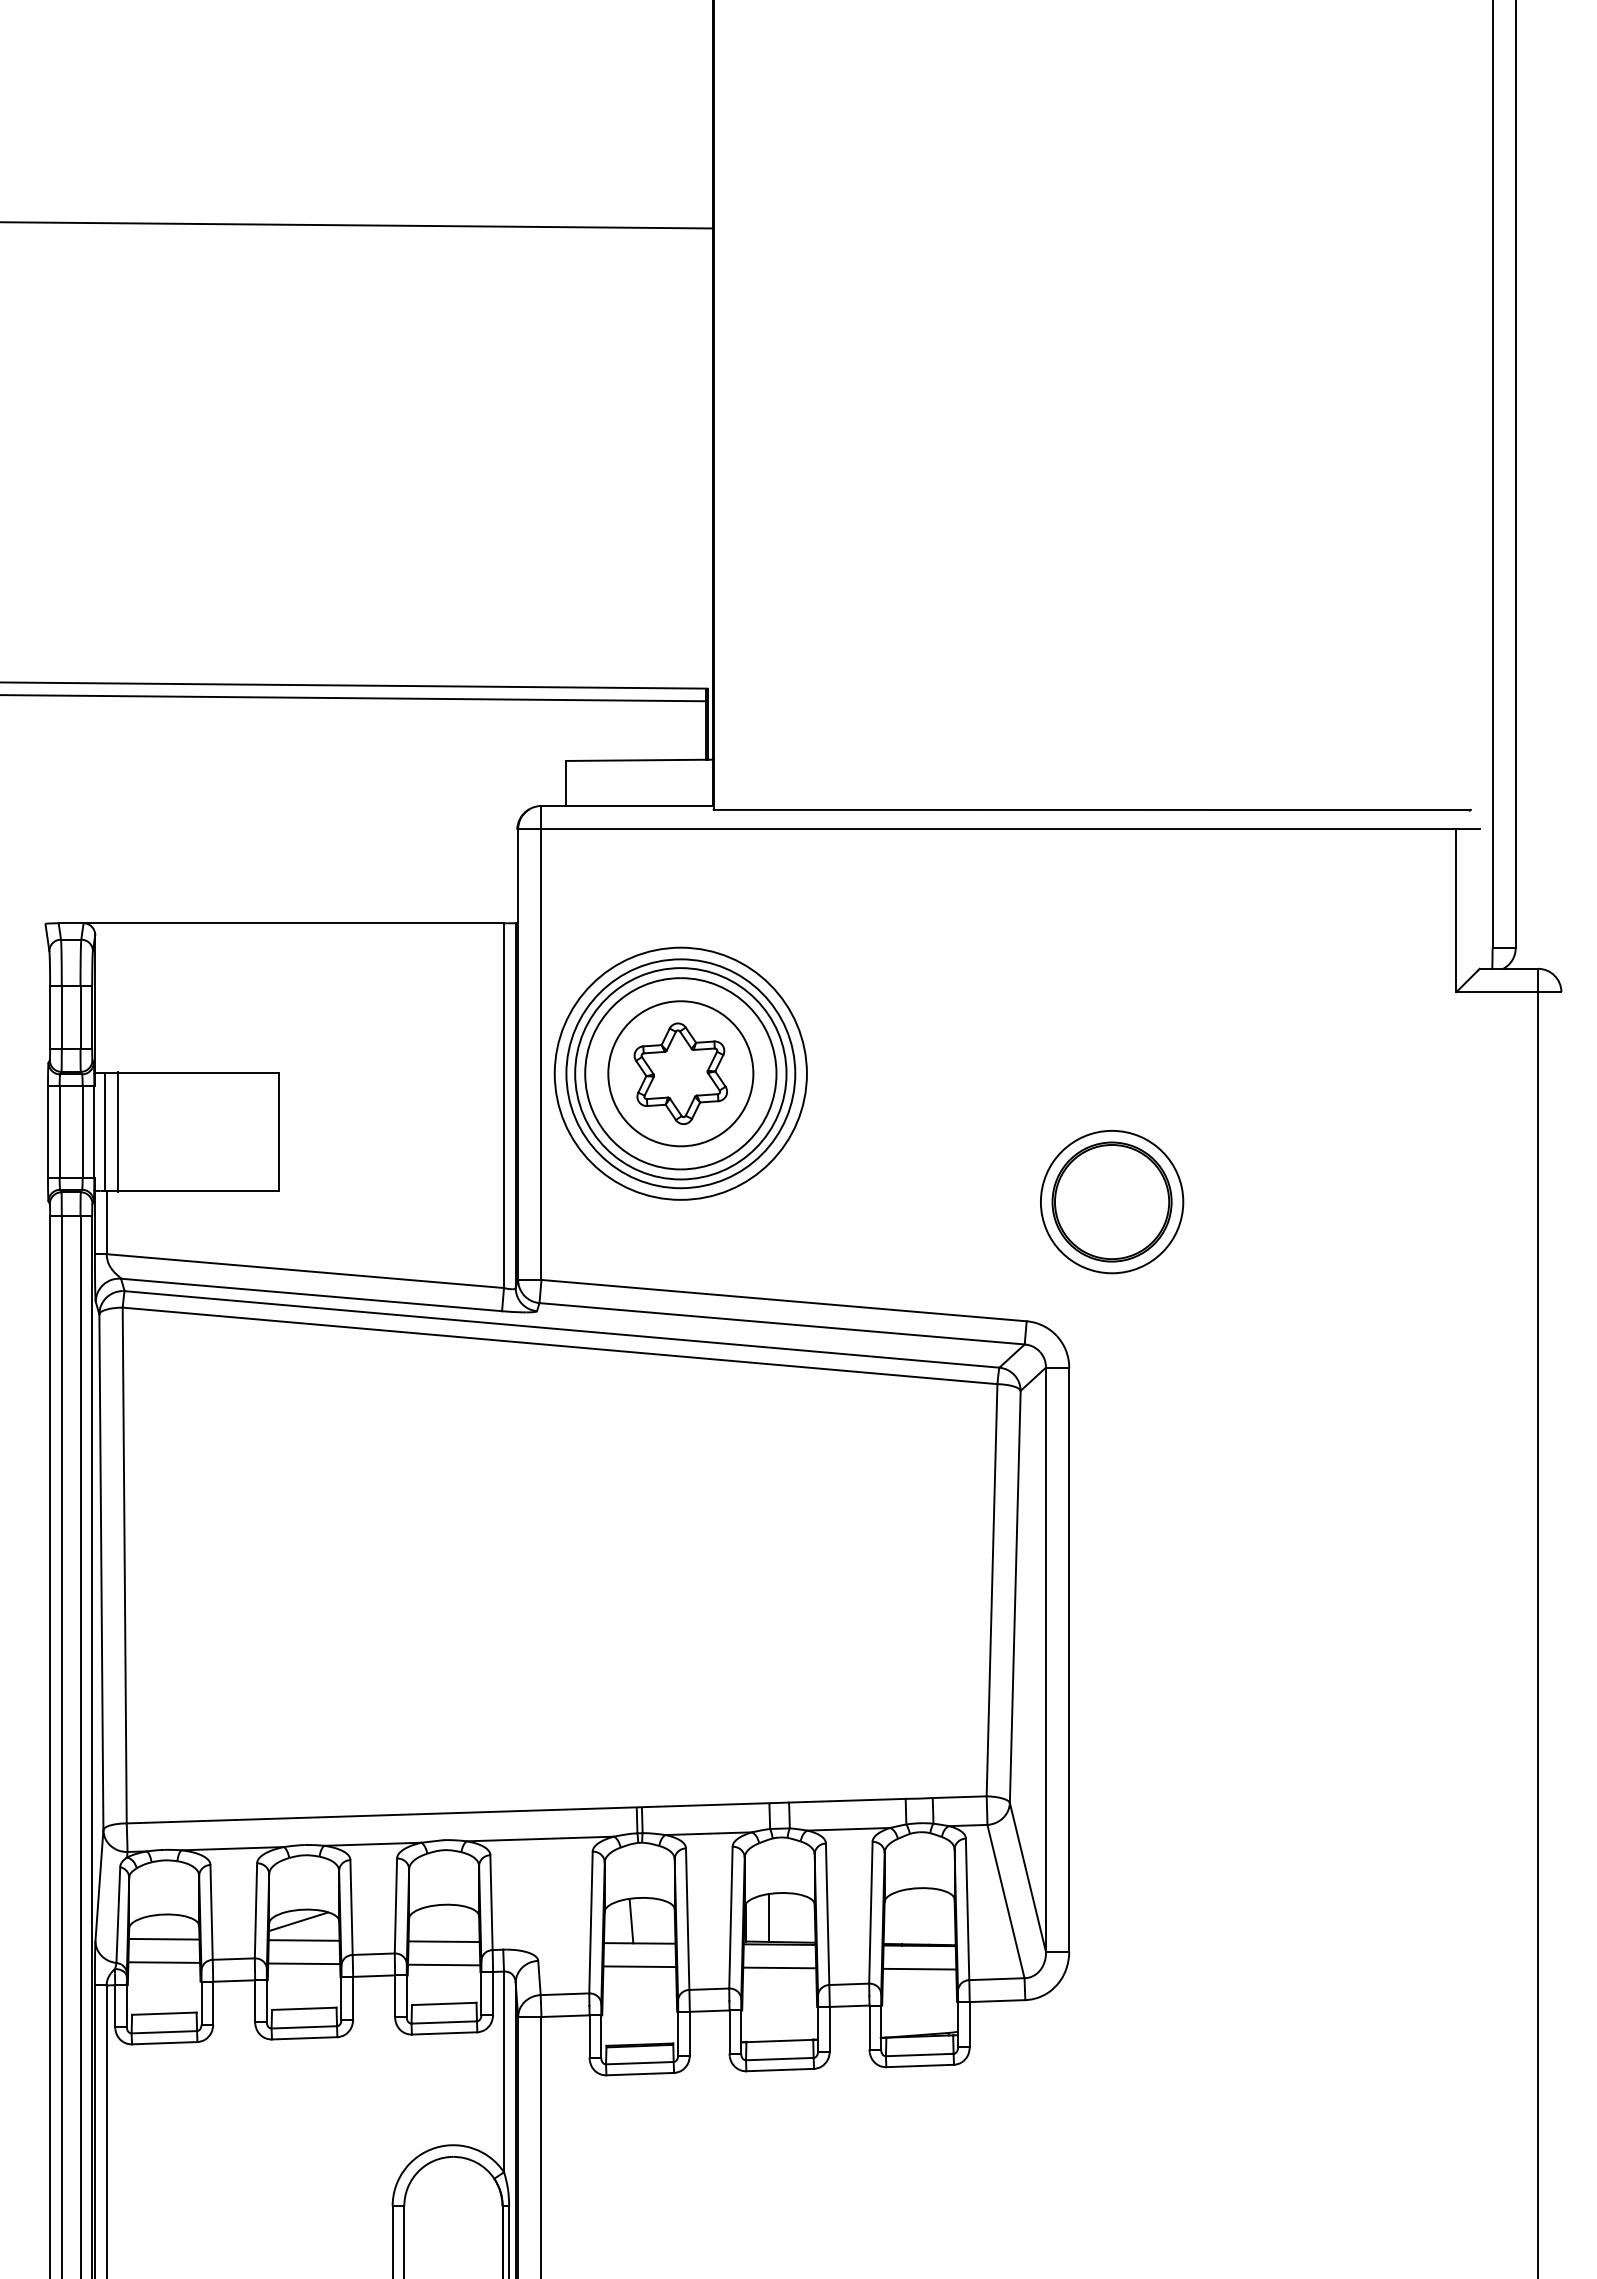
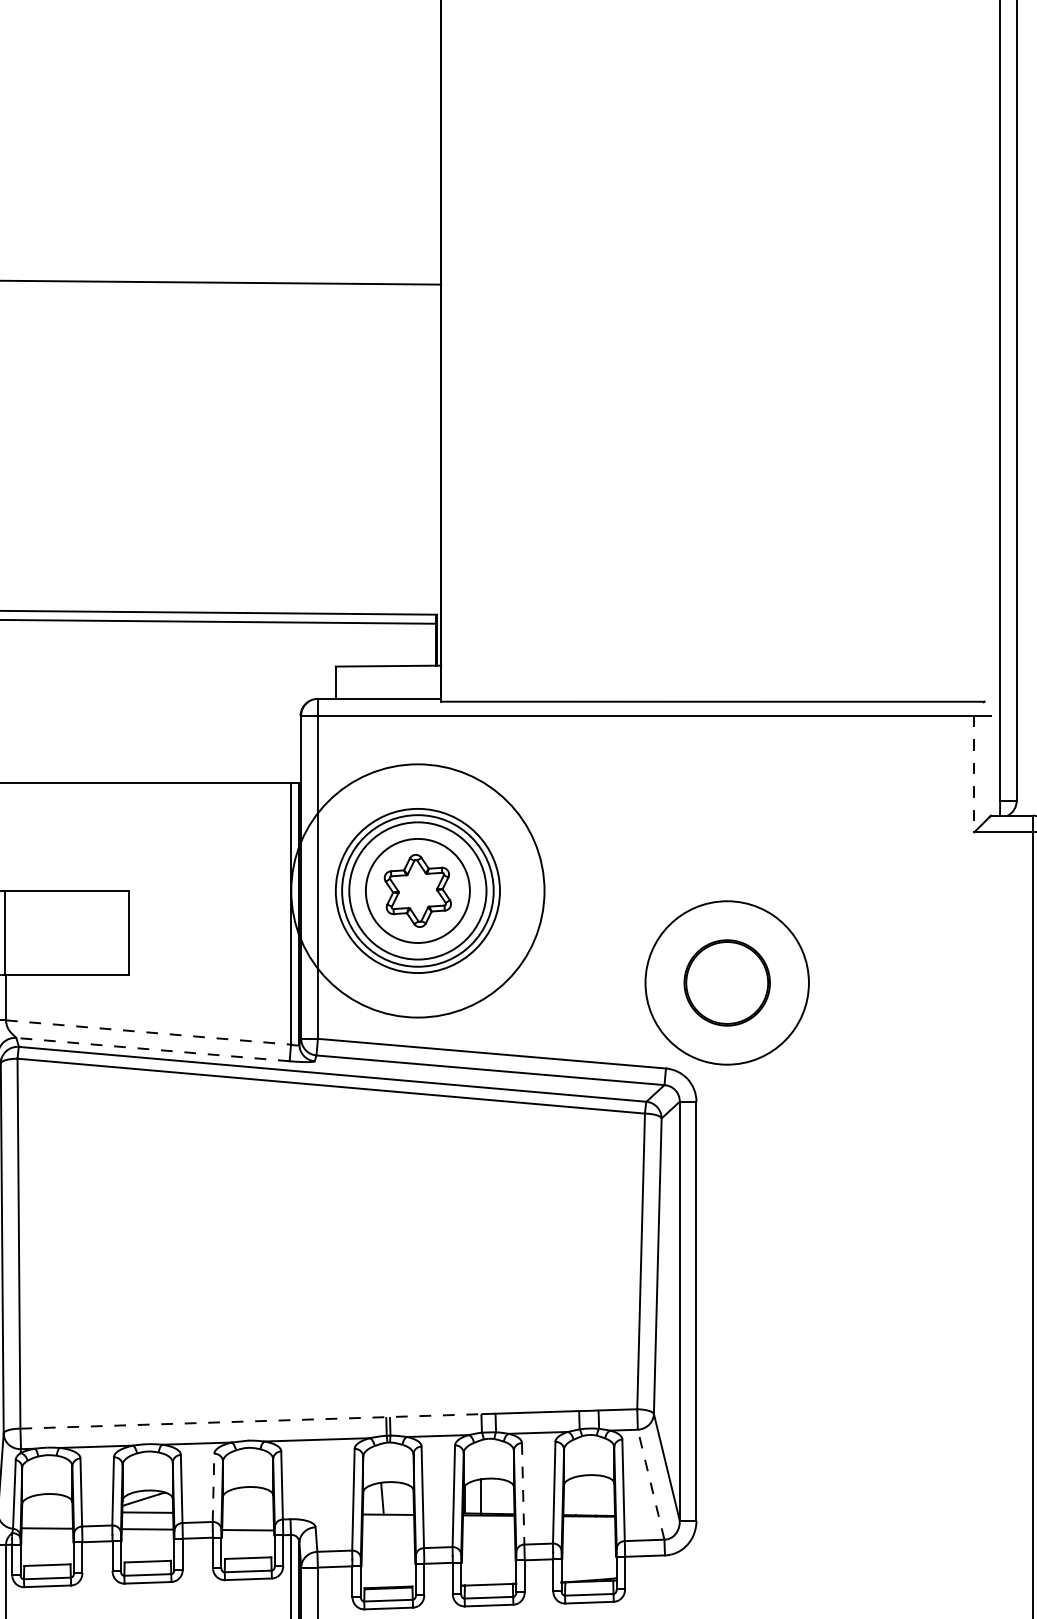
line: (1456, 911) -> (974, 774), solid -> dashed
circle: (680, 1073) -> (417, 890), size x1.4
line: (118, 1132) -> (14, 933), removed
circle: (1111, 1201) -> (726, 982), size x1.6
line: (305, 1271) -> (148, 1032), solid -> dashed
line: (311, 1294) -> (152, 1049), solid -> dashed
line: (448, 1813) -> (251, 1421), solid -> dashed
line: (1005, 1901) -> (650, 1484), solid -> dashed
line: (395, 1905) -> (213, 1487), solid -> dashed
line: (827, 1914) -> (523, 1494), solid -> dashed
line: (163, 1938) -> (46, 1511), removed
line: (443, 1941) -> (247, 1513), removed
line: (639, 1966) -> (388, 1531), removed
line: (779, 1967) -> (488, 1532), removed
line: (919, 1968) -> (589, 1532), removed

